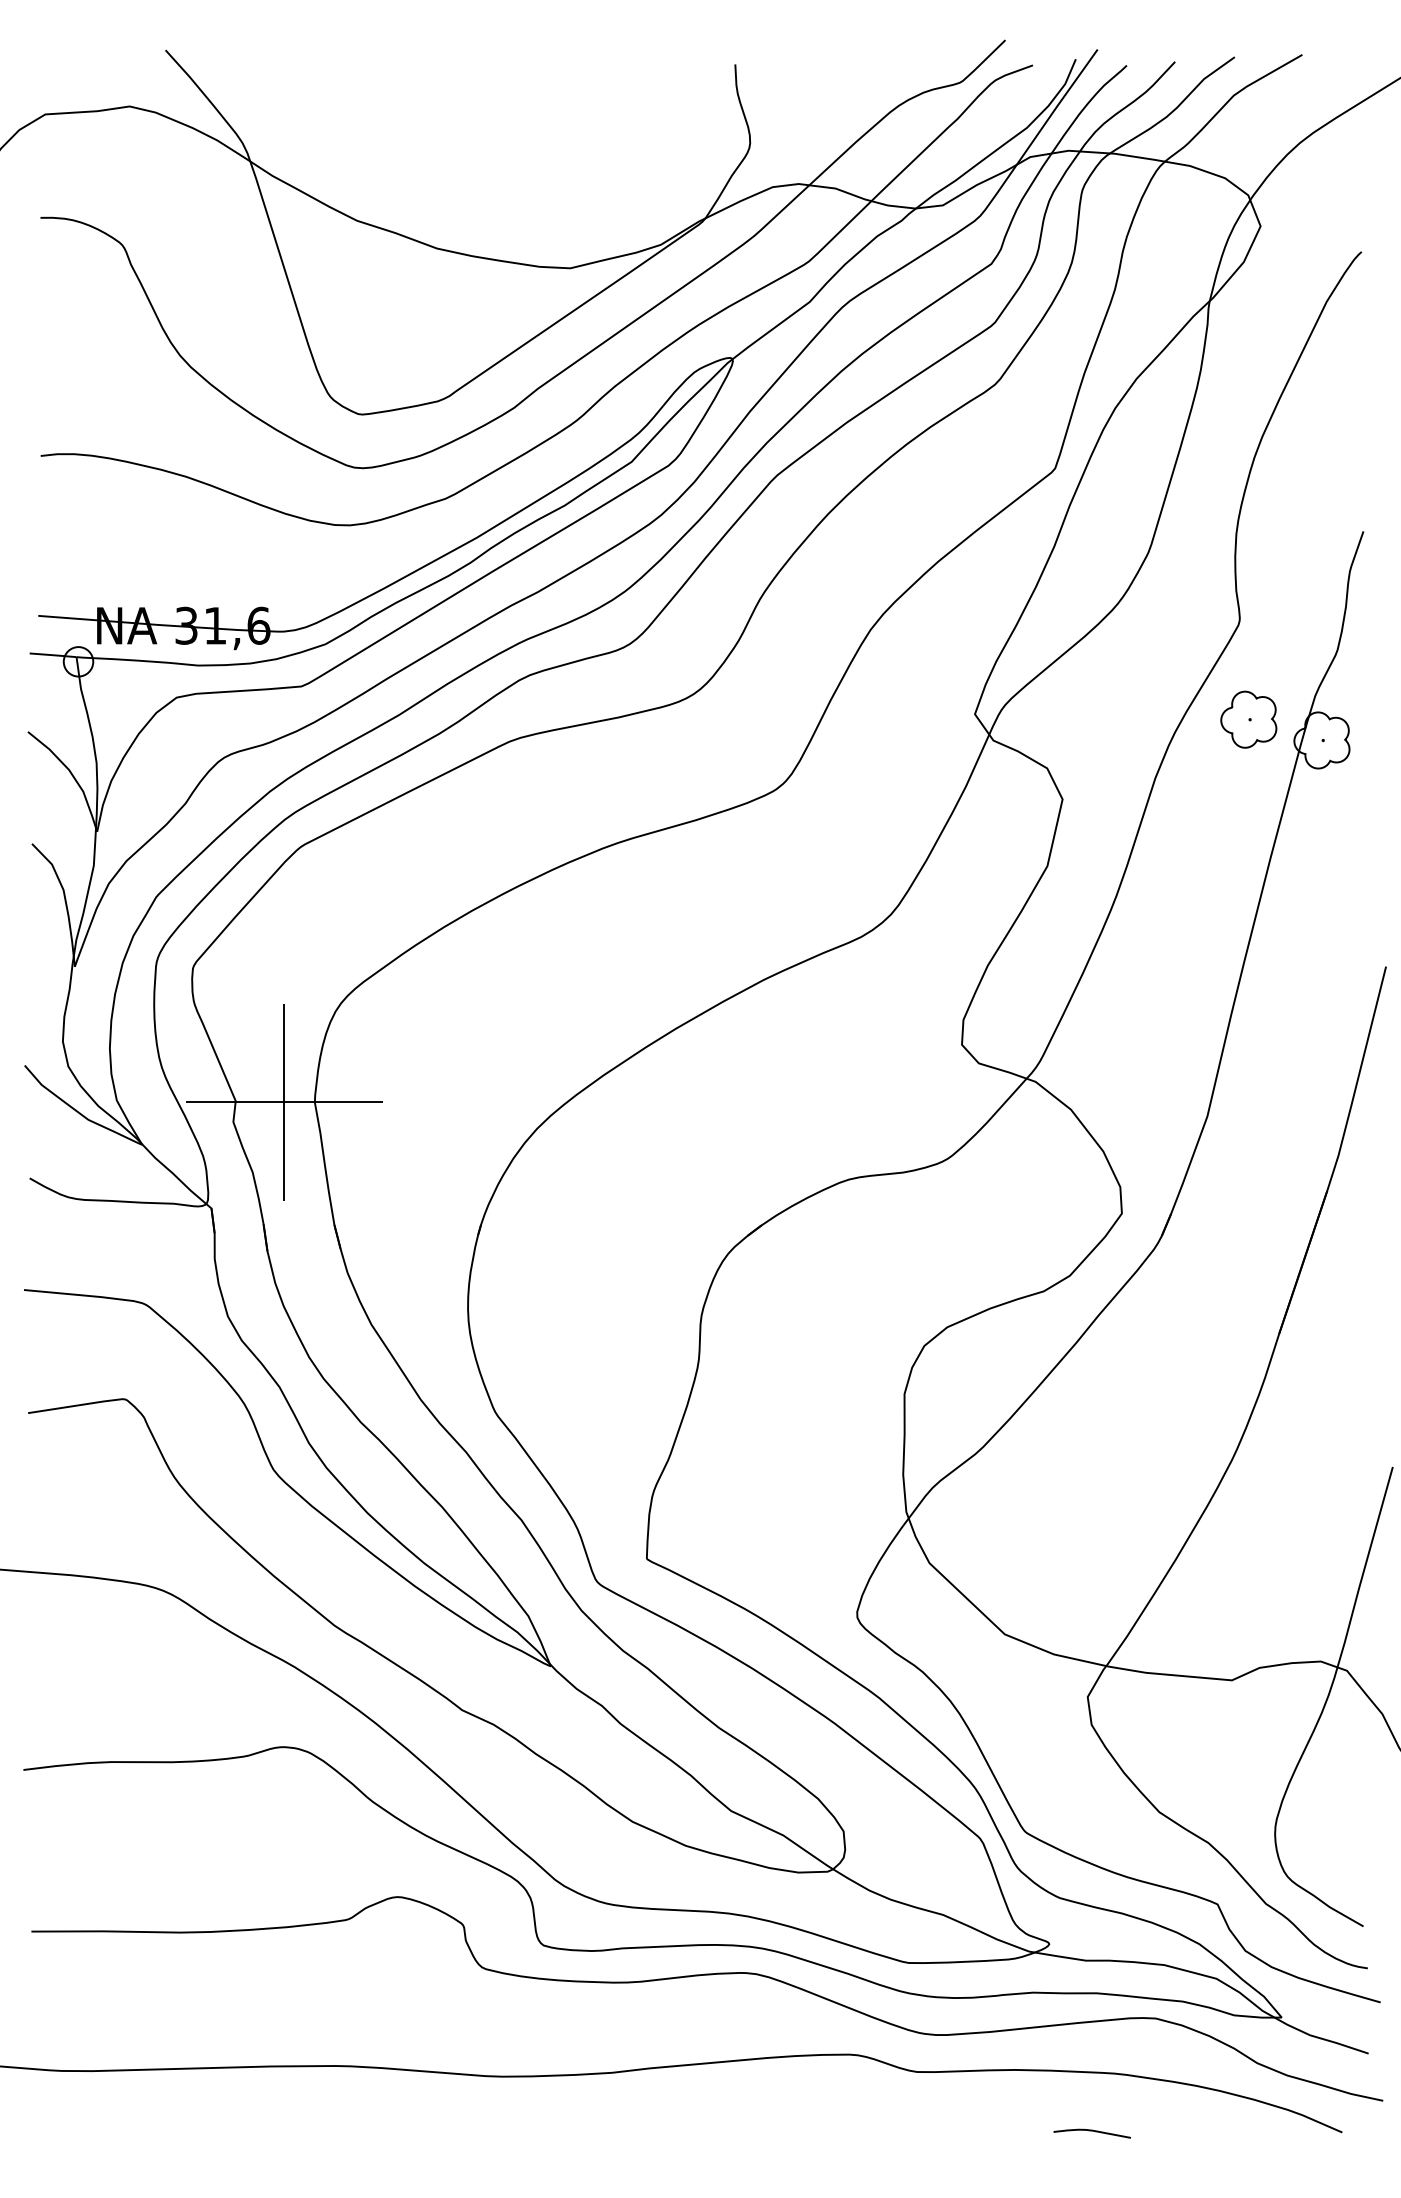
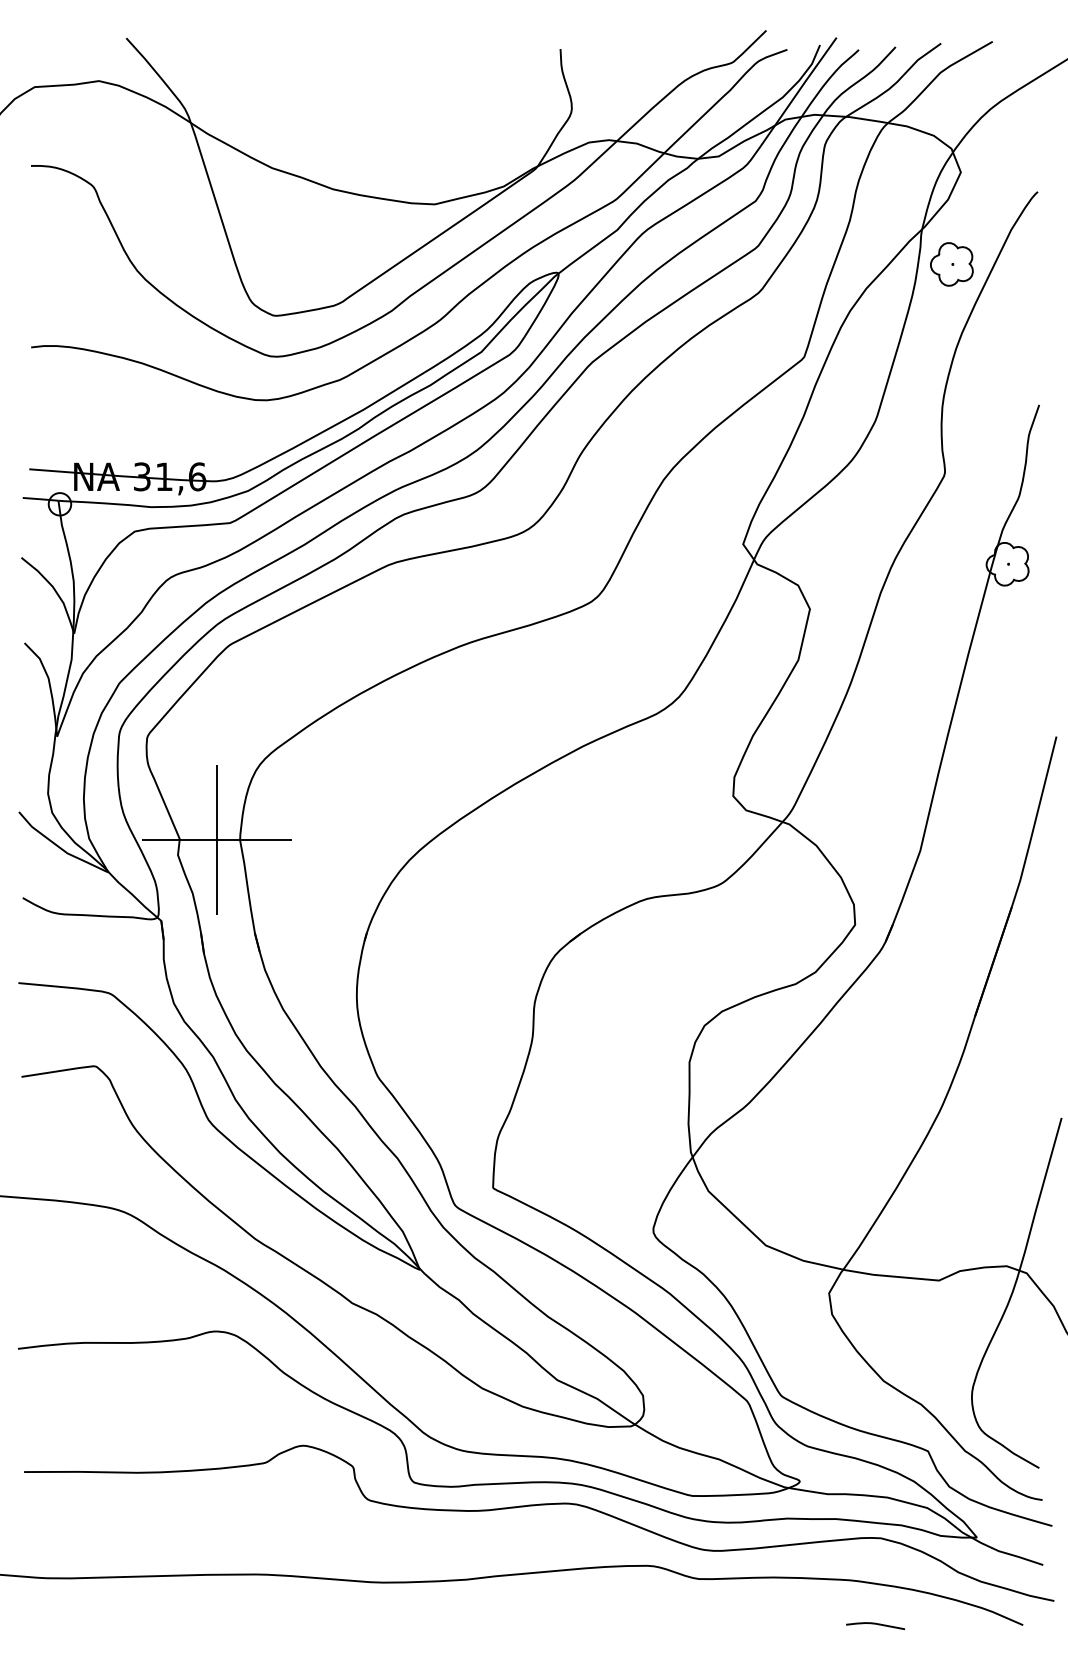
part: (1248, 719) -> (951, 264), moved
curve: (1092, 2131) -> (875, 1624), moved

